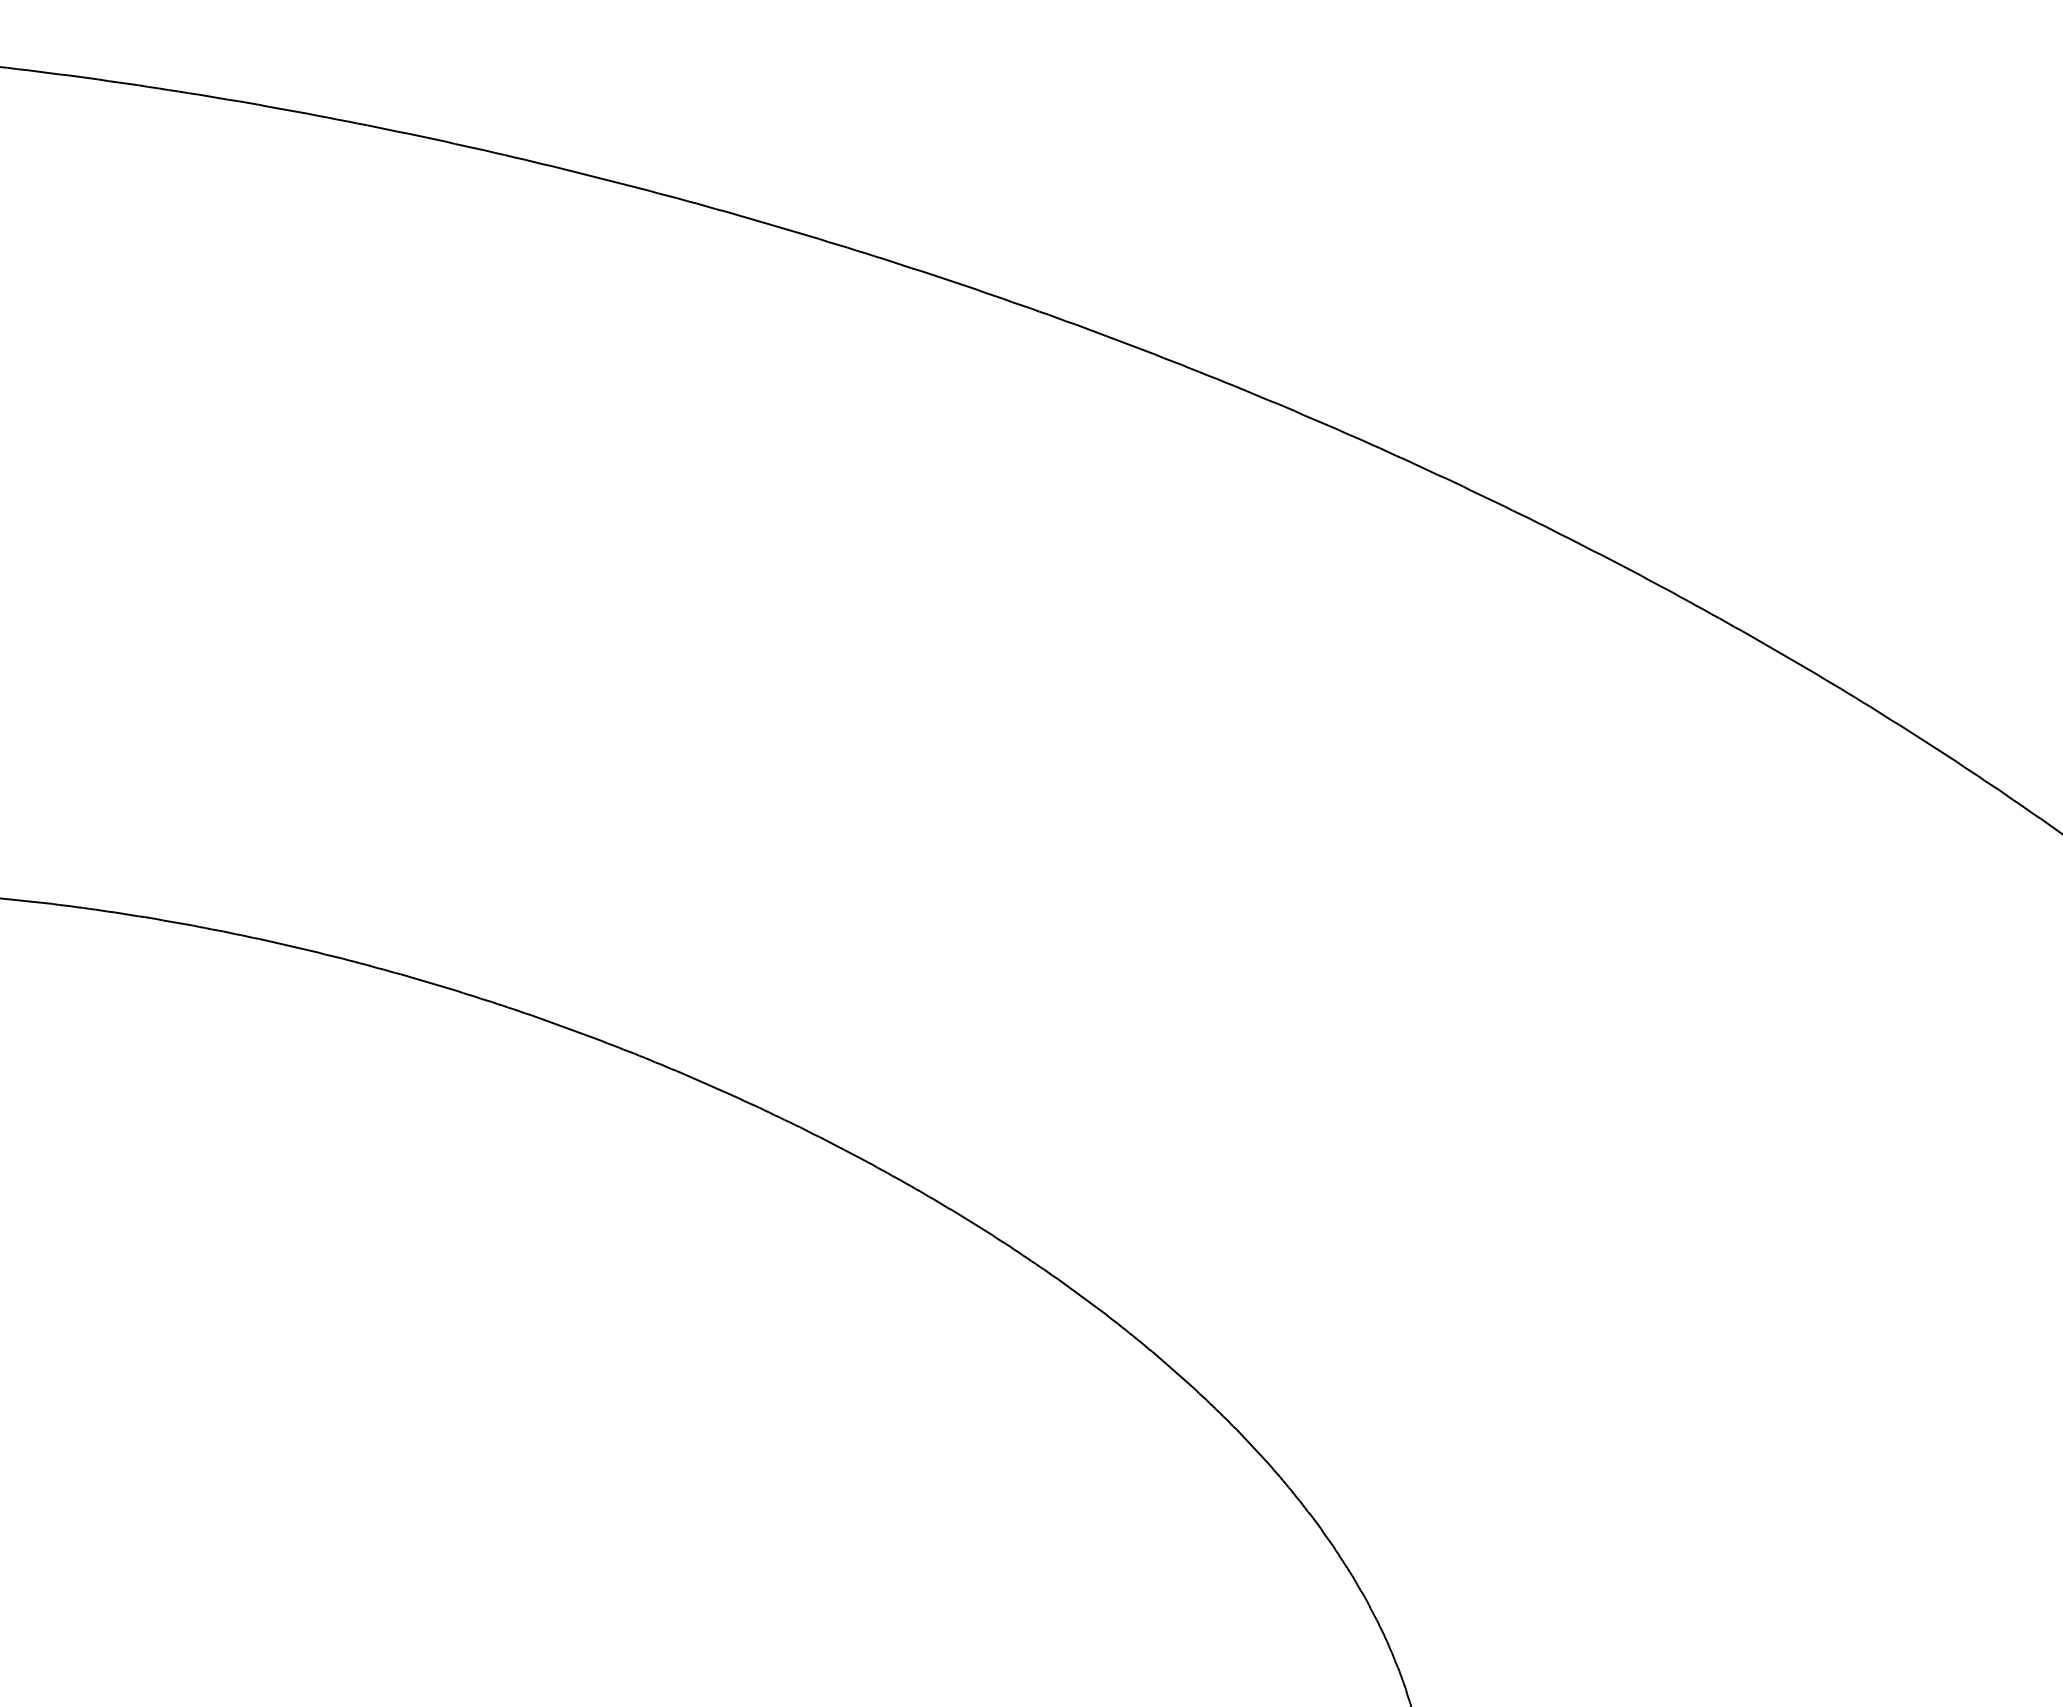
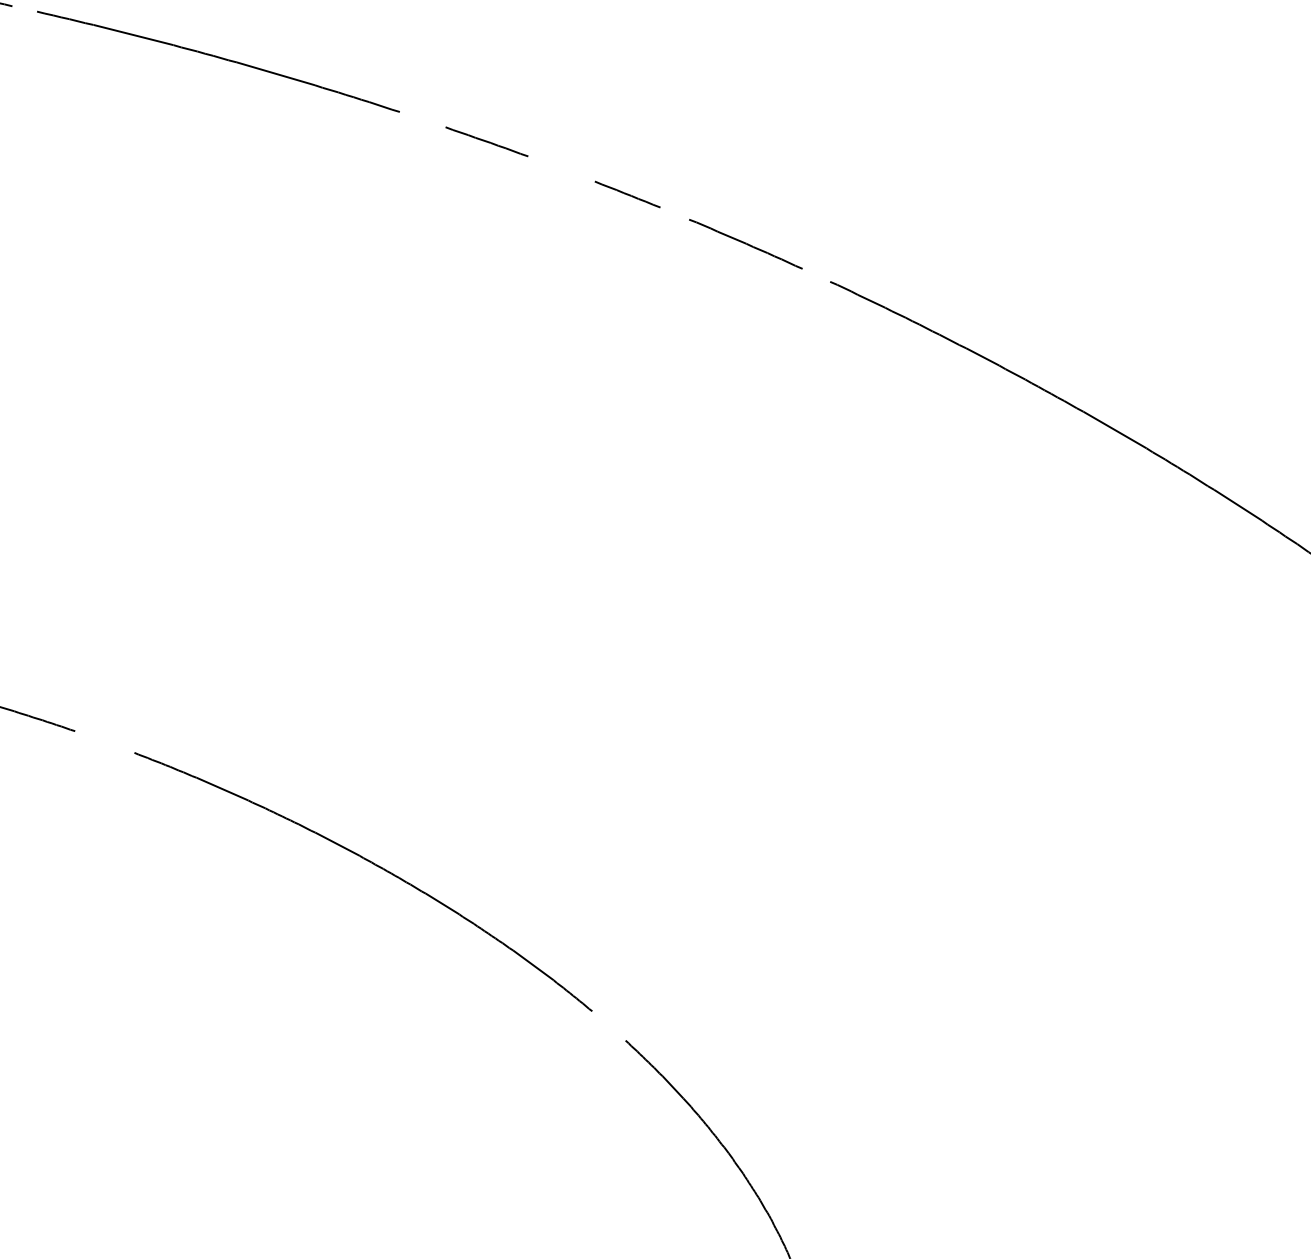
line: (470, 147) -> (24, 9), removed
line: (948, 280) -> (422, 119), removed
line: (1115, 339) -> (561, 168), removed
line: (1251, 392) -> (674, 213), removed
line: (1421, 467) -> (816, 275), removed
line: (566, 1028) -> (104, 742), removed
line: (1172, 1368) -> (609, 1025), removed

